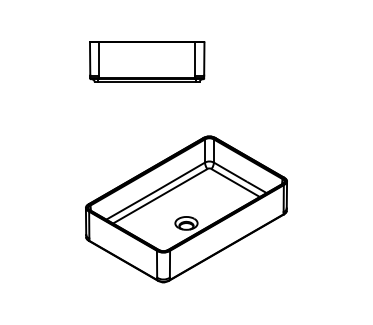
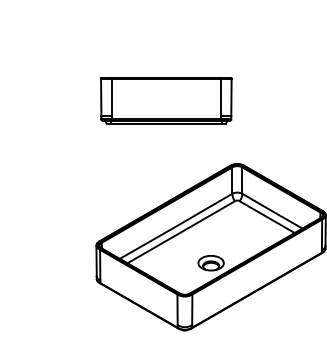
part: (147, 61) -> (166, 100), moved

